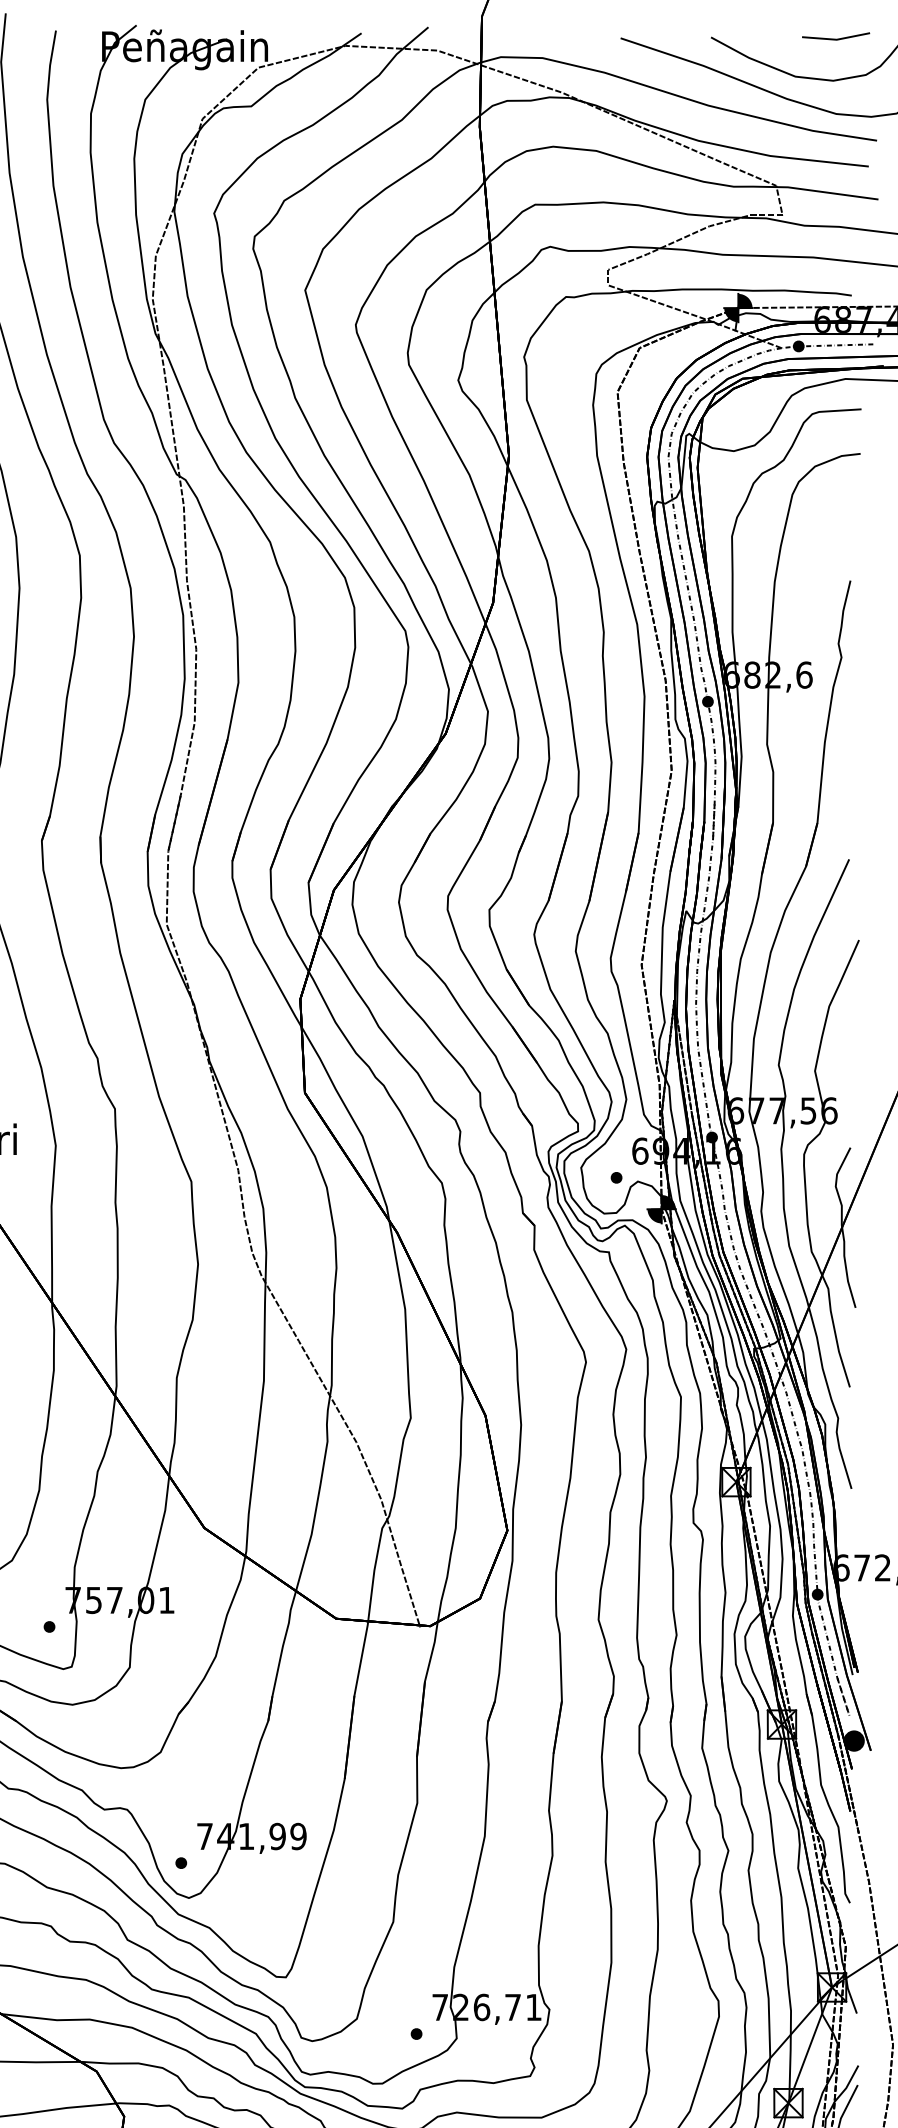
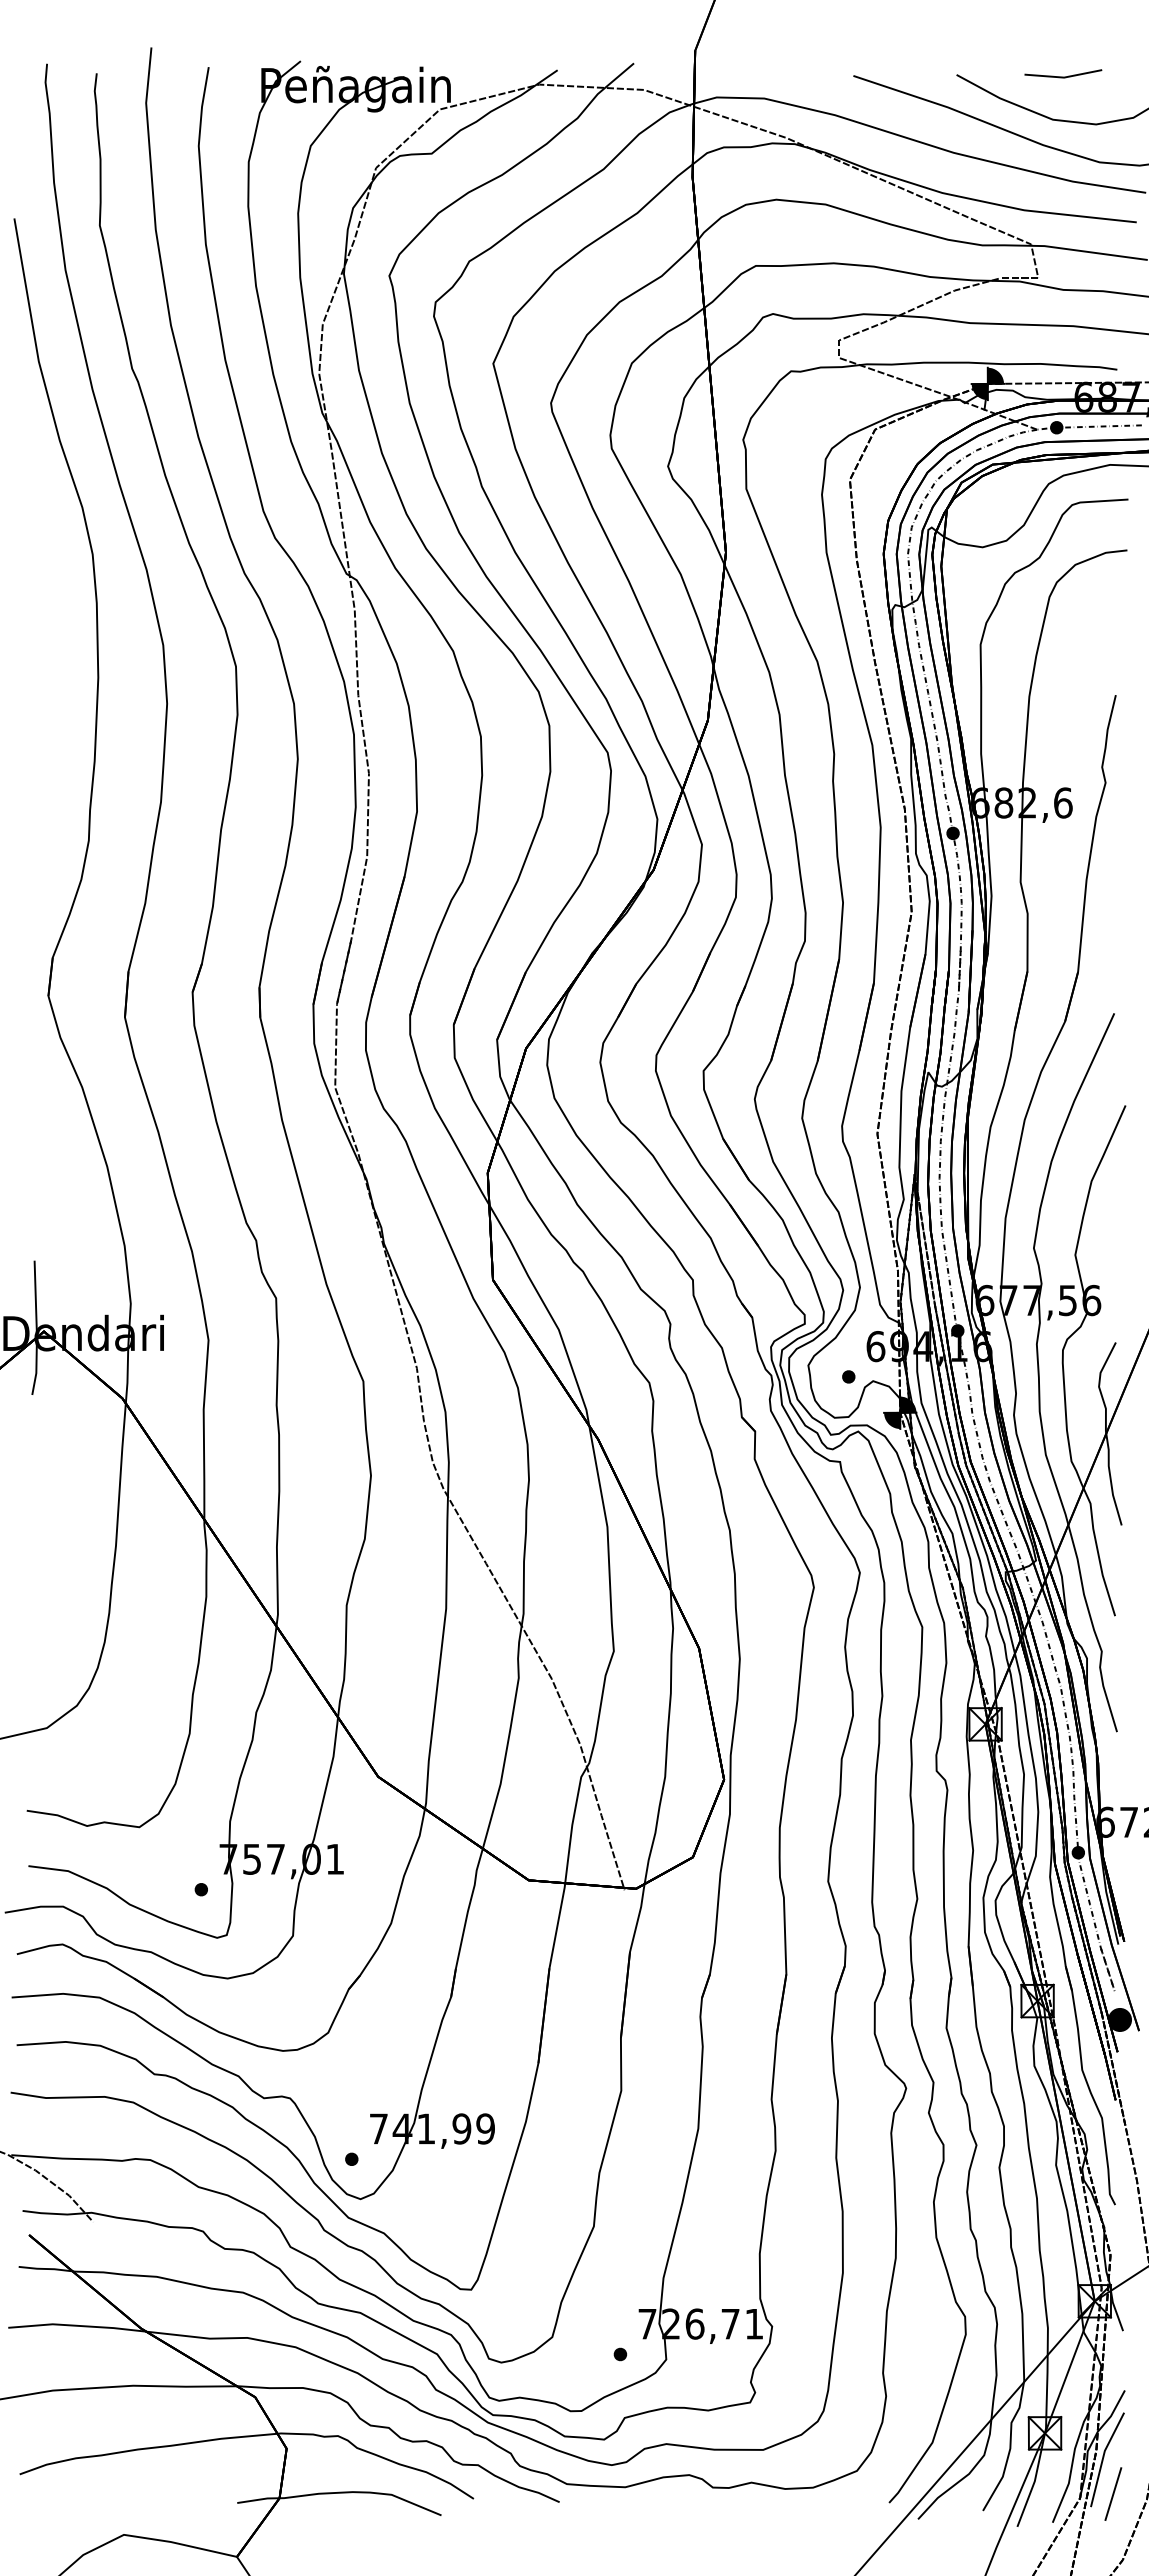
line: (836, 38) -> (1063, 76), moved

